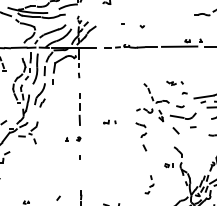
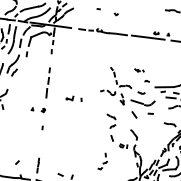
part: (174, 82) -> (139, 70), size x0.6
part: (109, 121) -> (74, 98), size x1.4
part: (141, 136) -> (110, 127), moved

